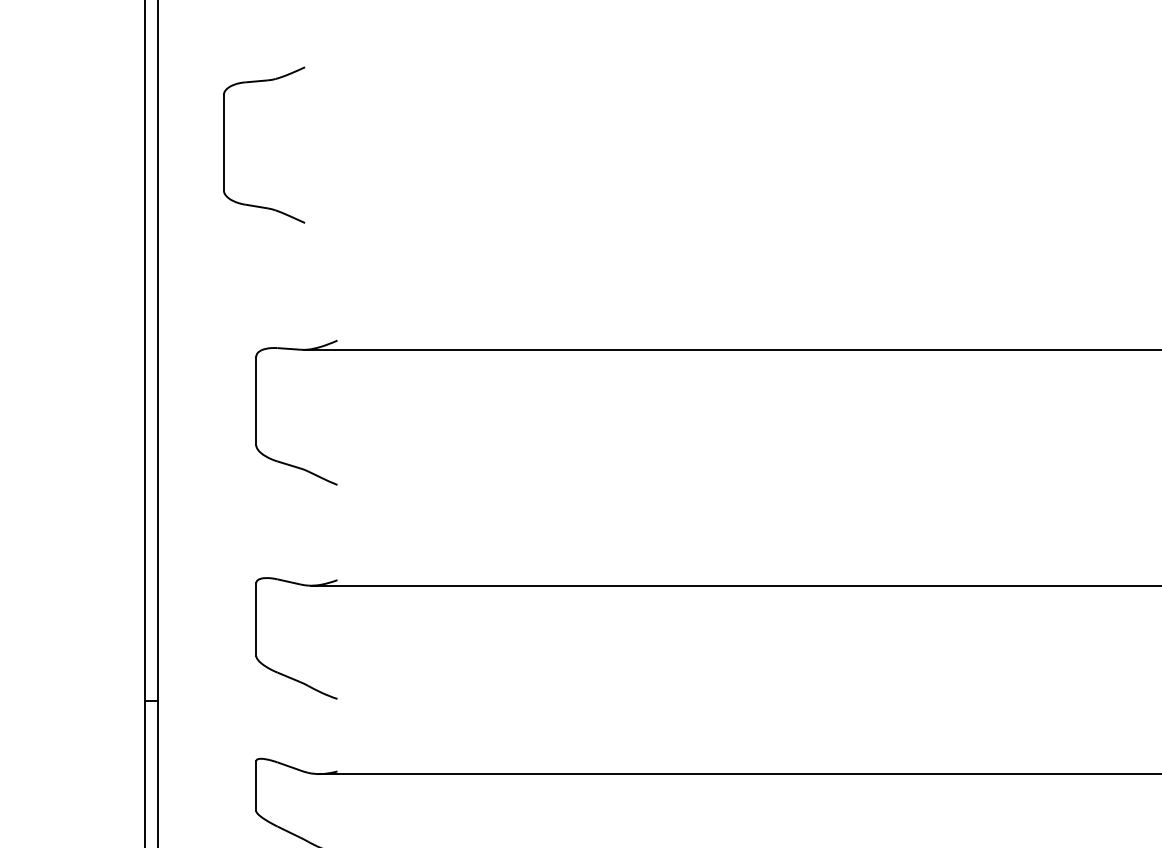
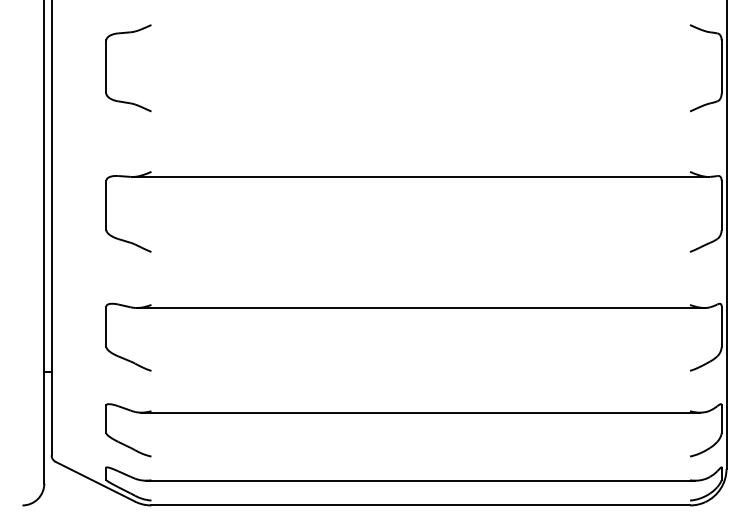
part: (224, 145) -> (106, 68), moved

